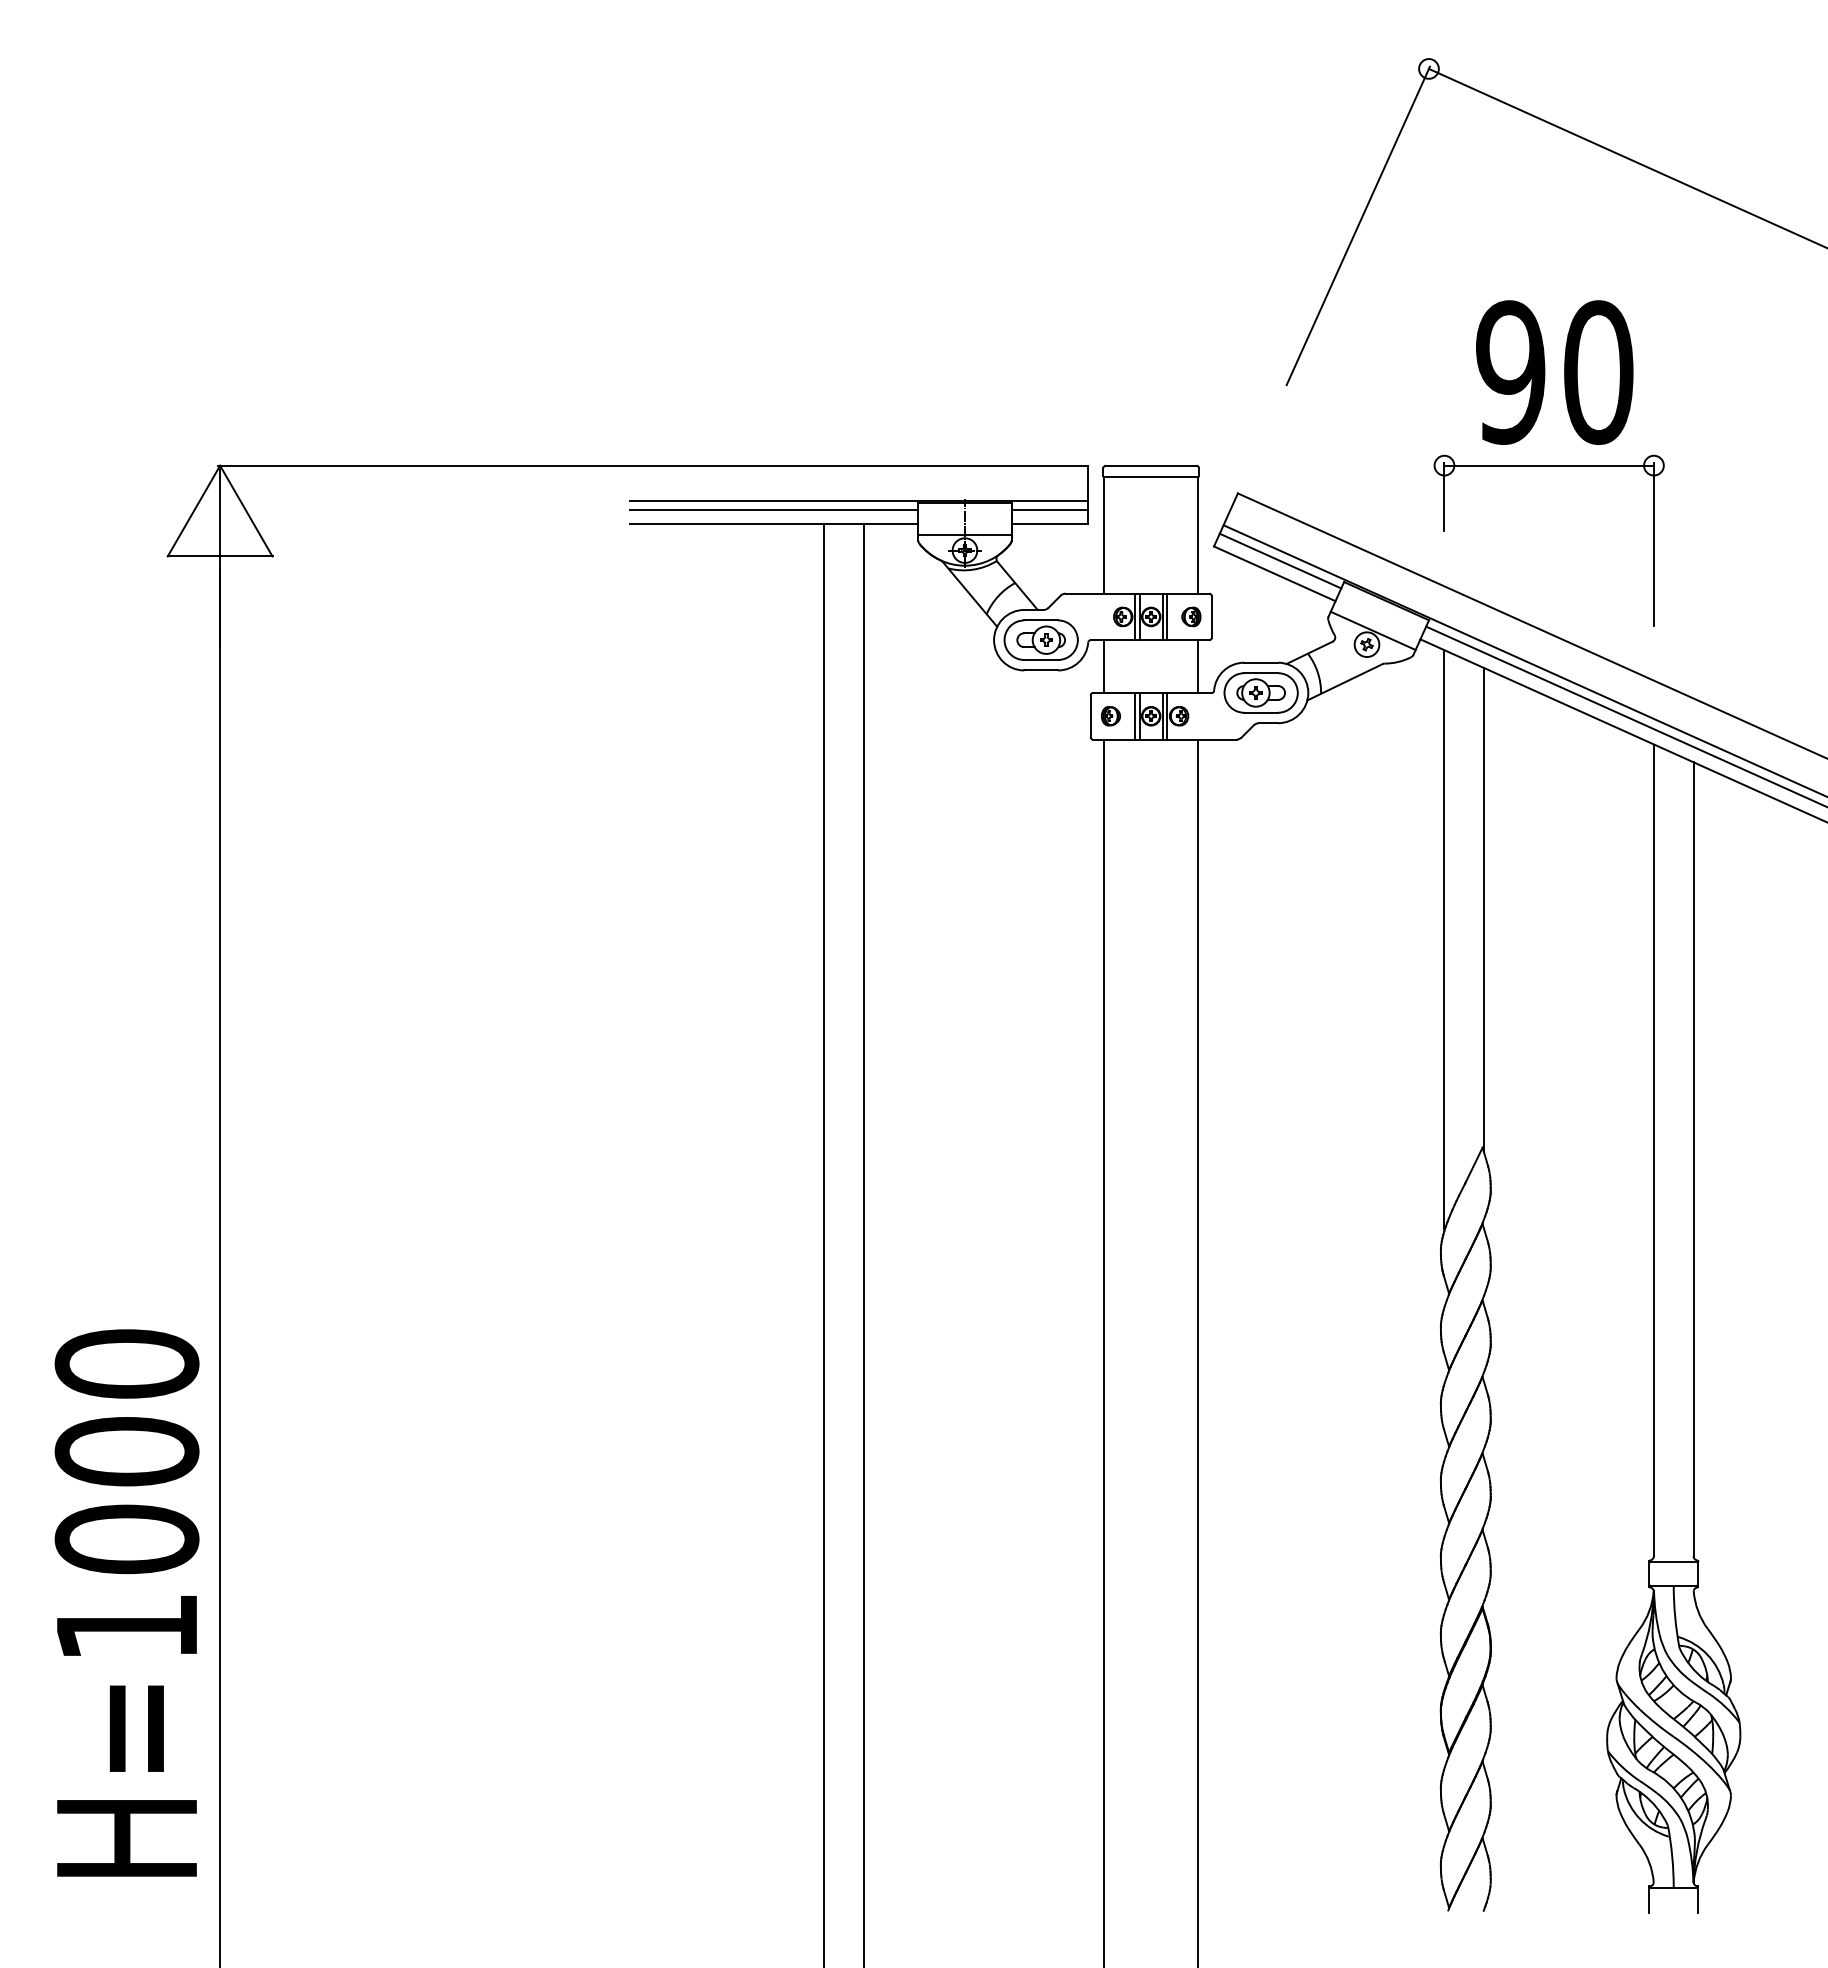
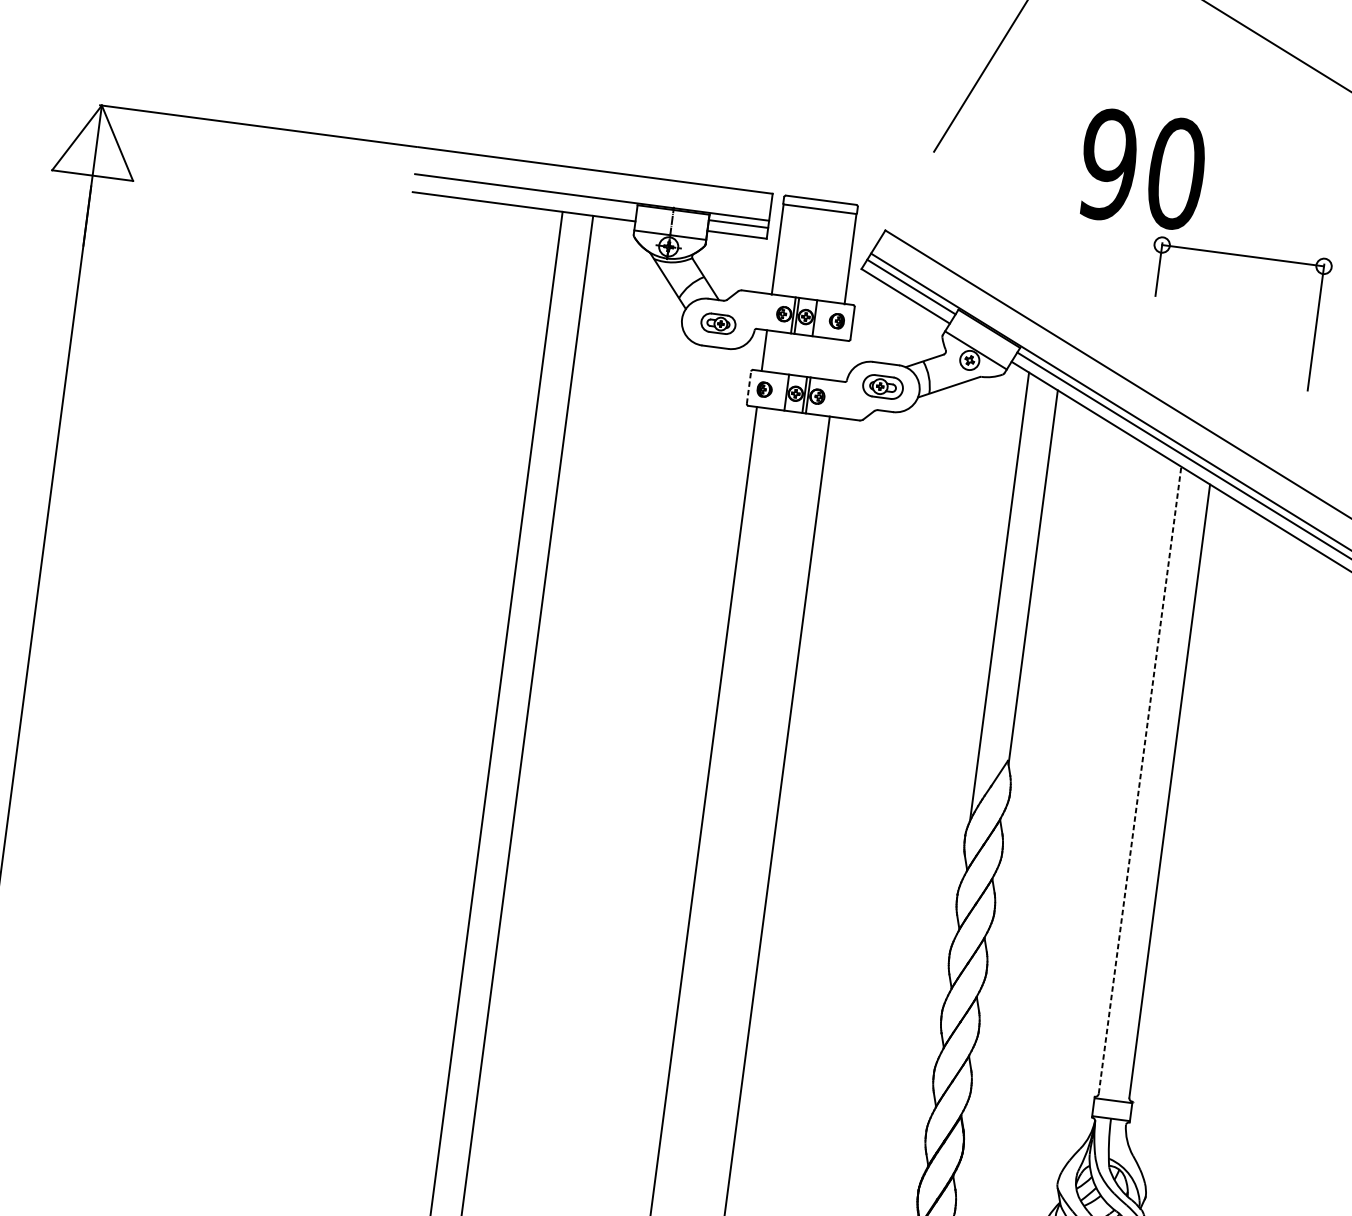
part: (1548, 466) -> (1242, 256), moved
line: (774, 509) -> (525, 195), removed
line: (1167, 616) -> (818, 318), removed
part: (1040, 639) -> (718, 323), size x0.6
line: (1198, 666) -> (837, 360), removed
part: (1260, 692) -> (882, 386), size x0.7
line: (1135, 715) -> (783, 391), removed
line: (1090, 716) -> (748, 387), solid -> dashed
line: (1653, 1150) -> (1139, 780), solid -> dashed

